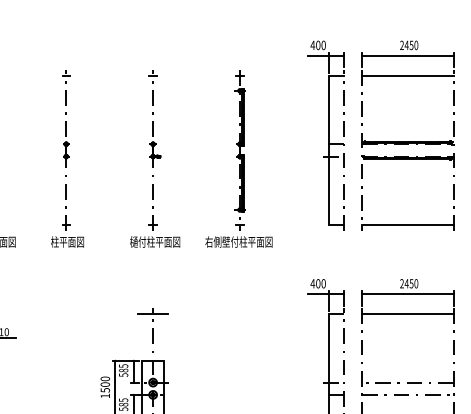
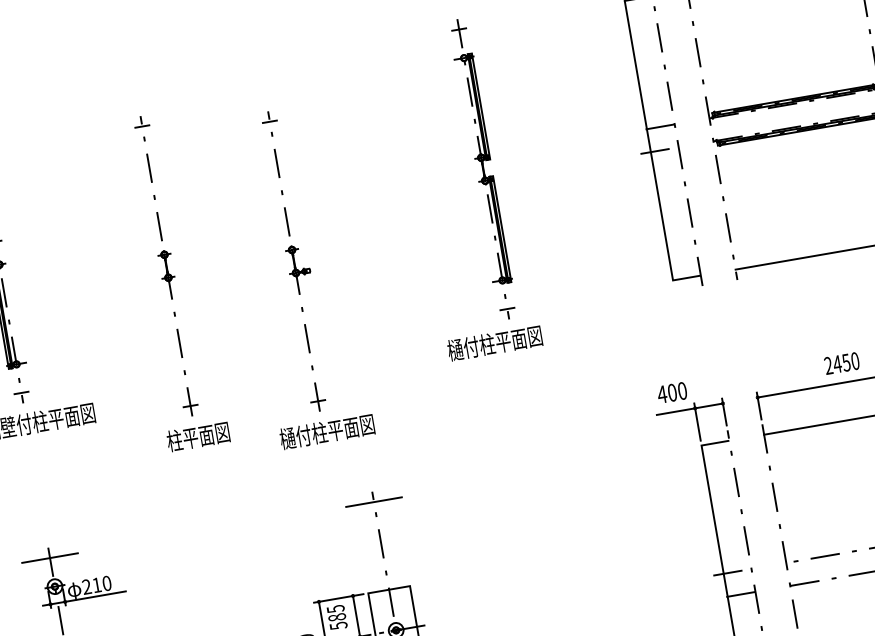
part: (67, 158) -> (171, 280), moved
part: (155, 158) -> (301, 275), moved
text: (238, 241) -> (509, 339), 右側壁付柱平面図 -> 樋付柱平面図

